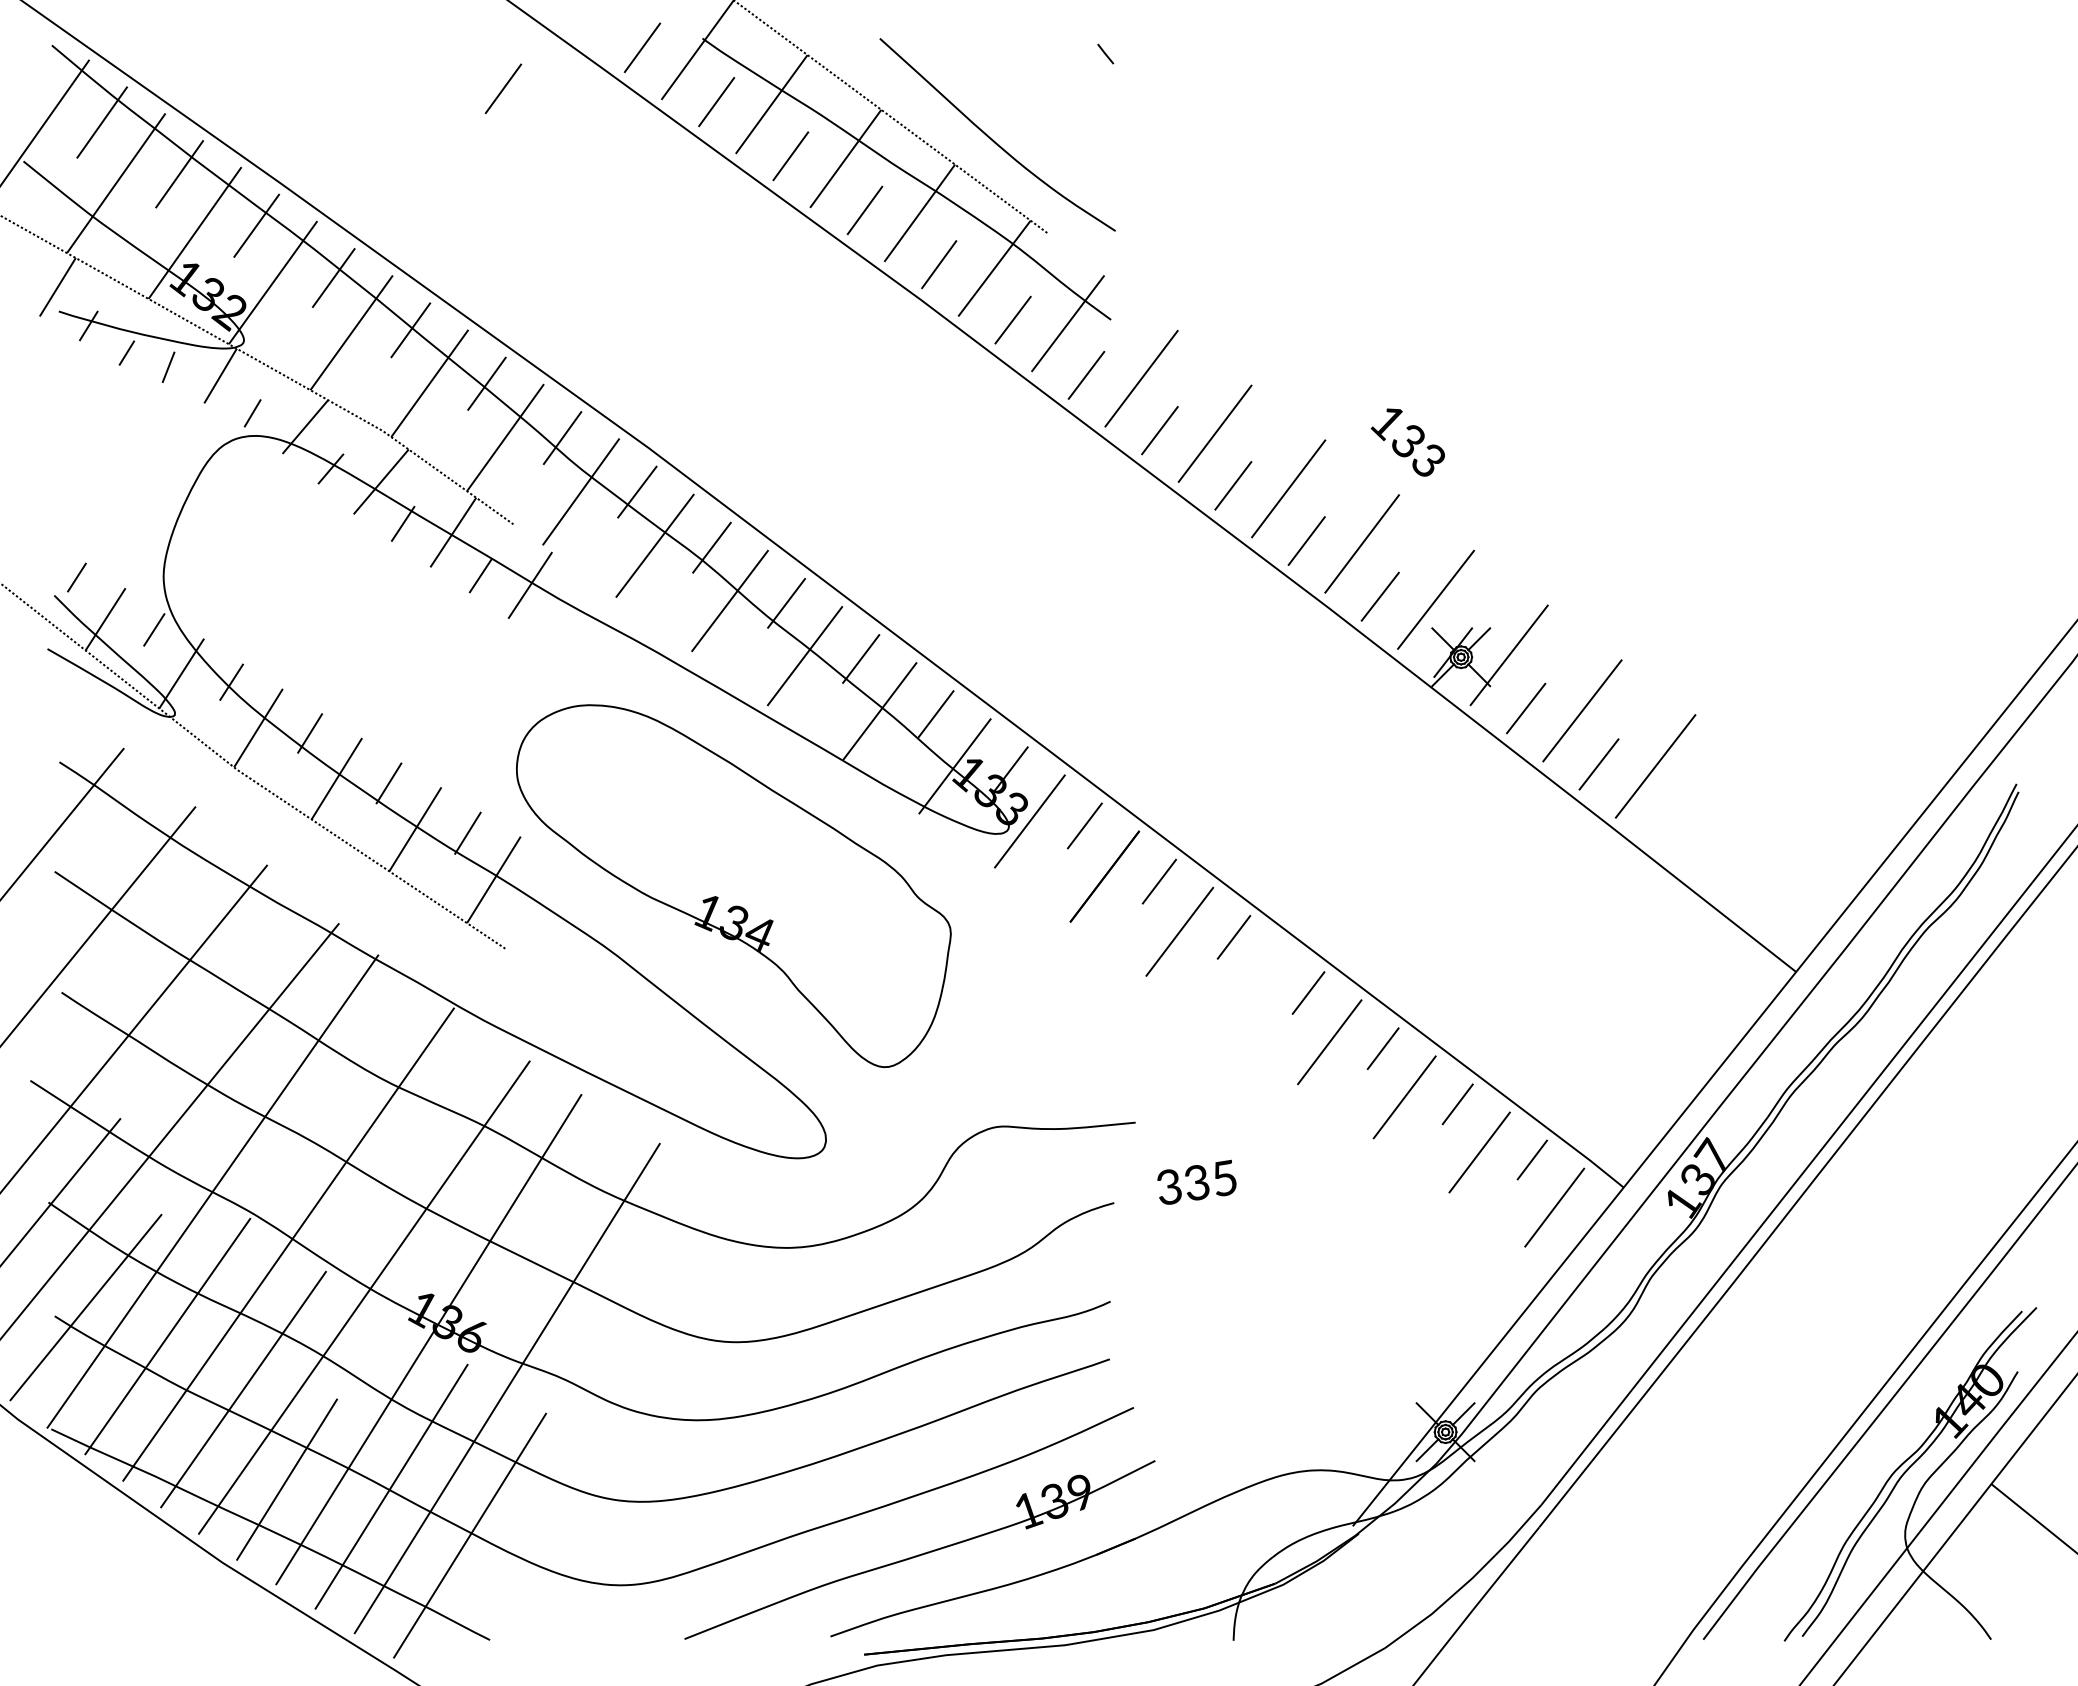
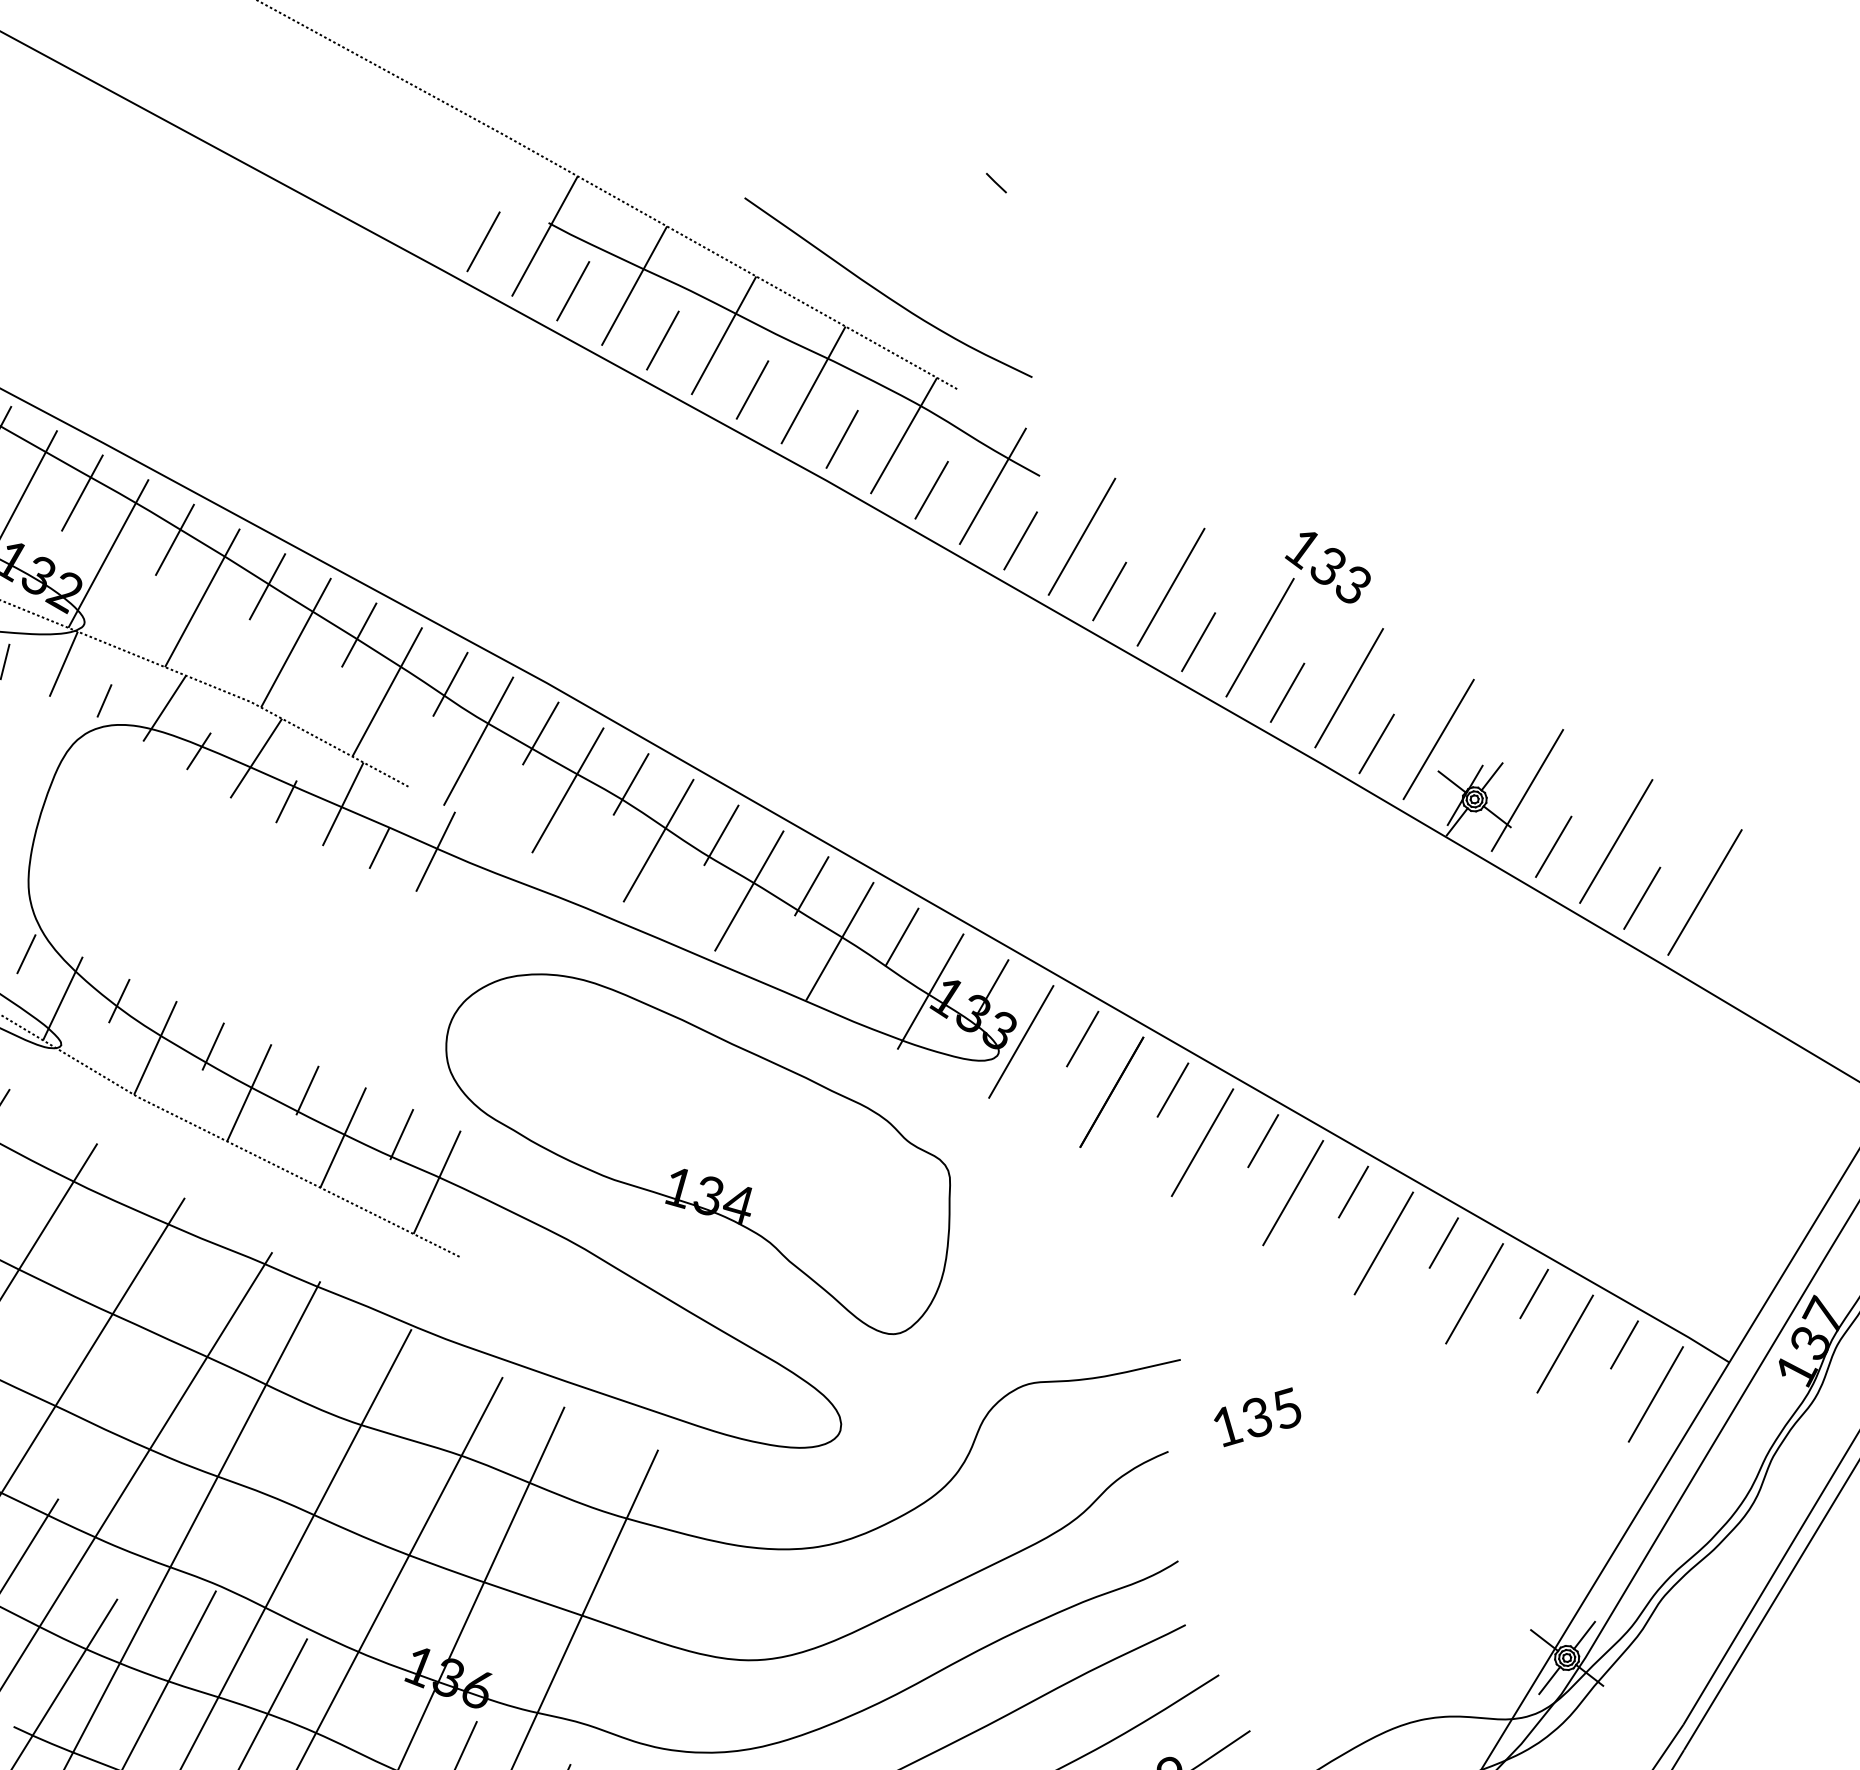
line: (503, 88) -> (335, 306), removed
text: (1407, 442) -> (1327, 568), moved
line: (1254, 986) -> (1292, 1192), added
text: (1169, 1187) -> (1227, 1426), 335 -> 135

